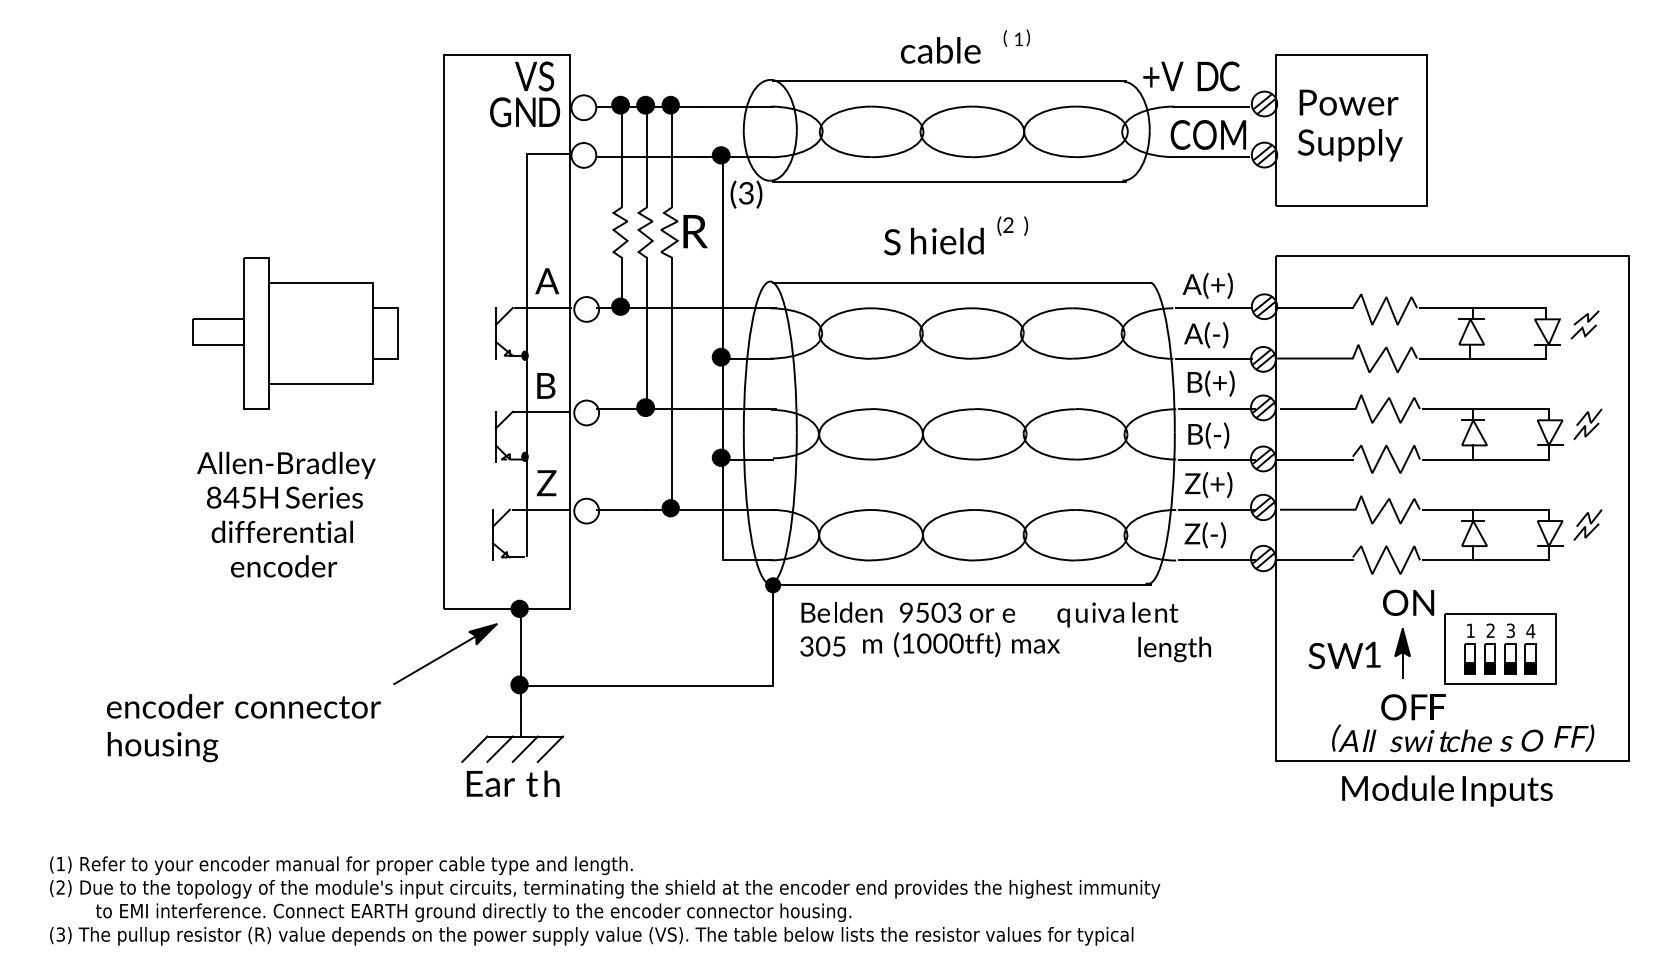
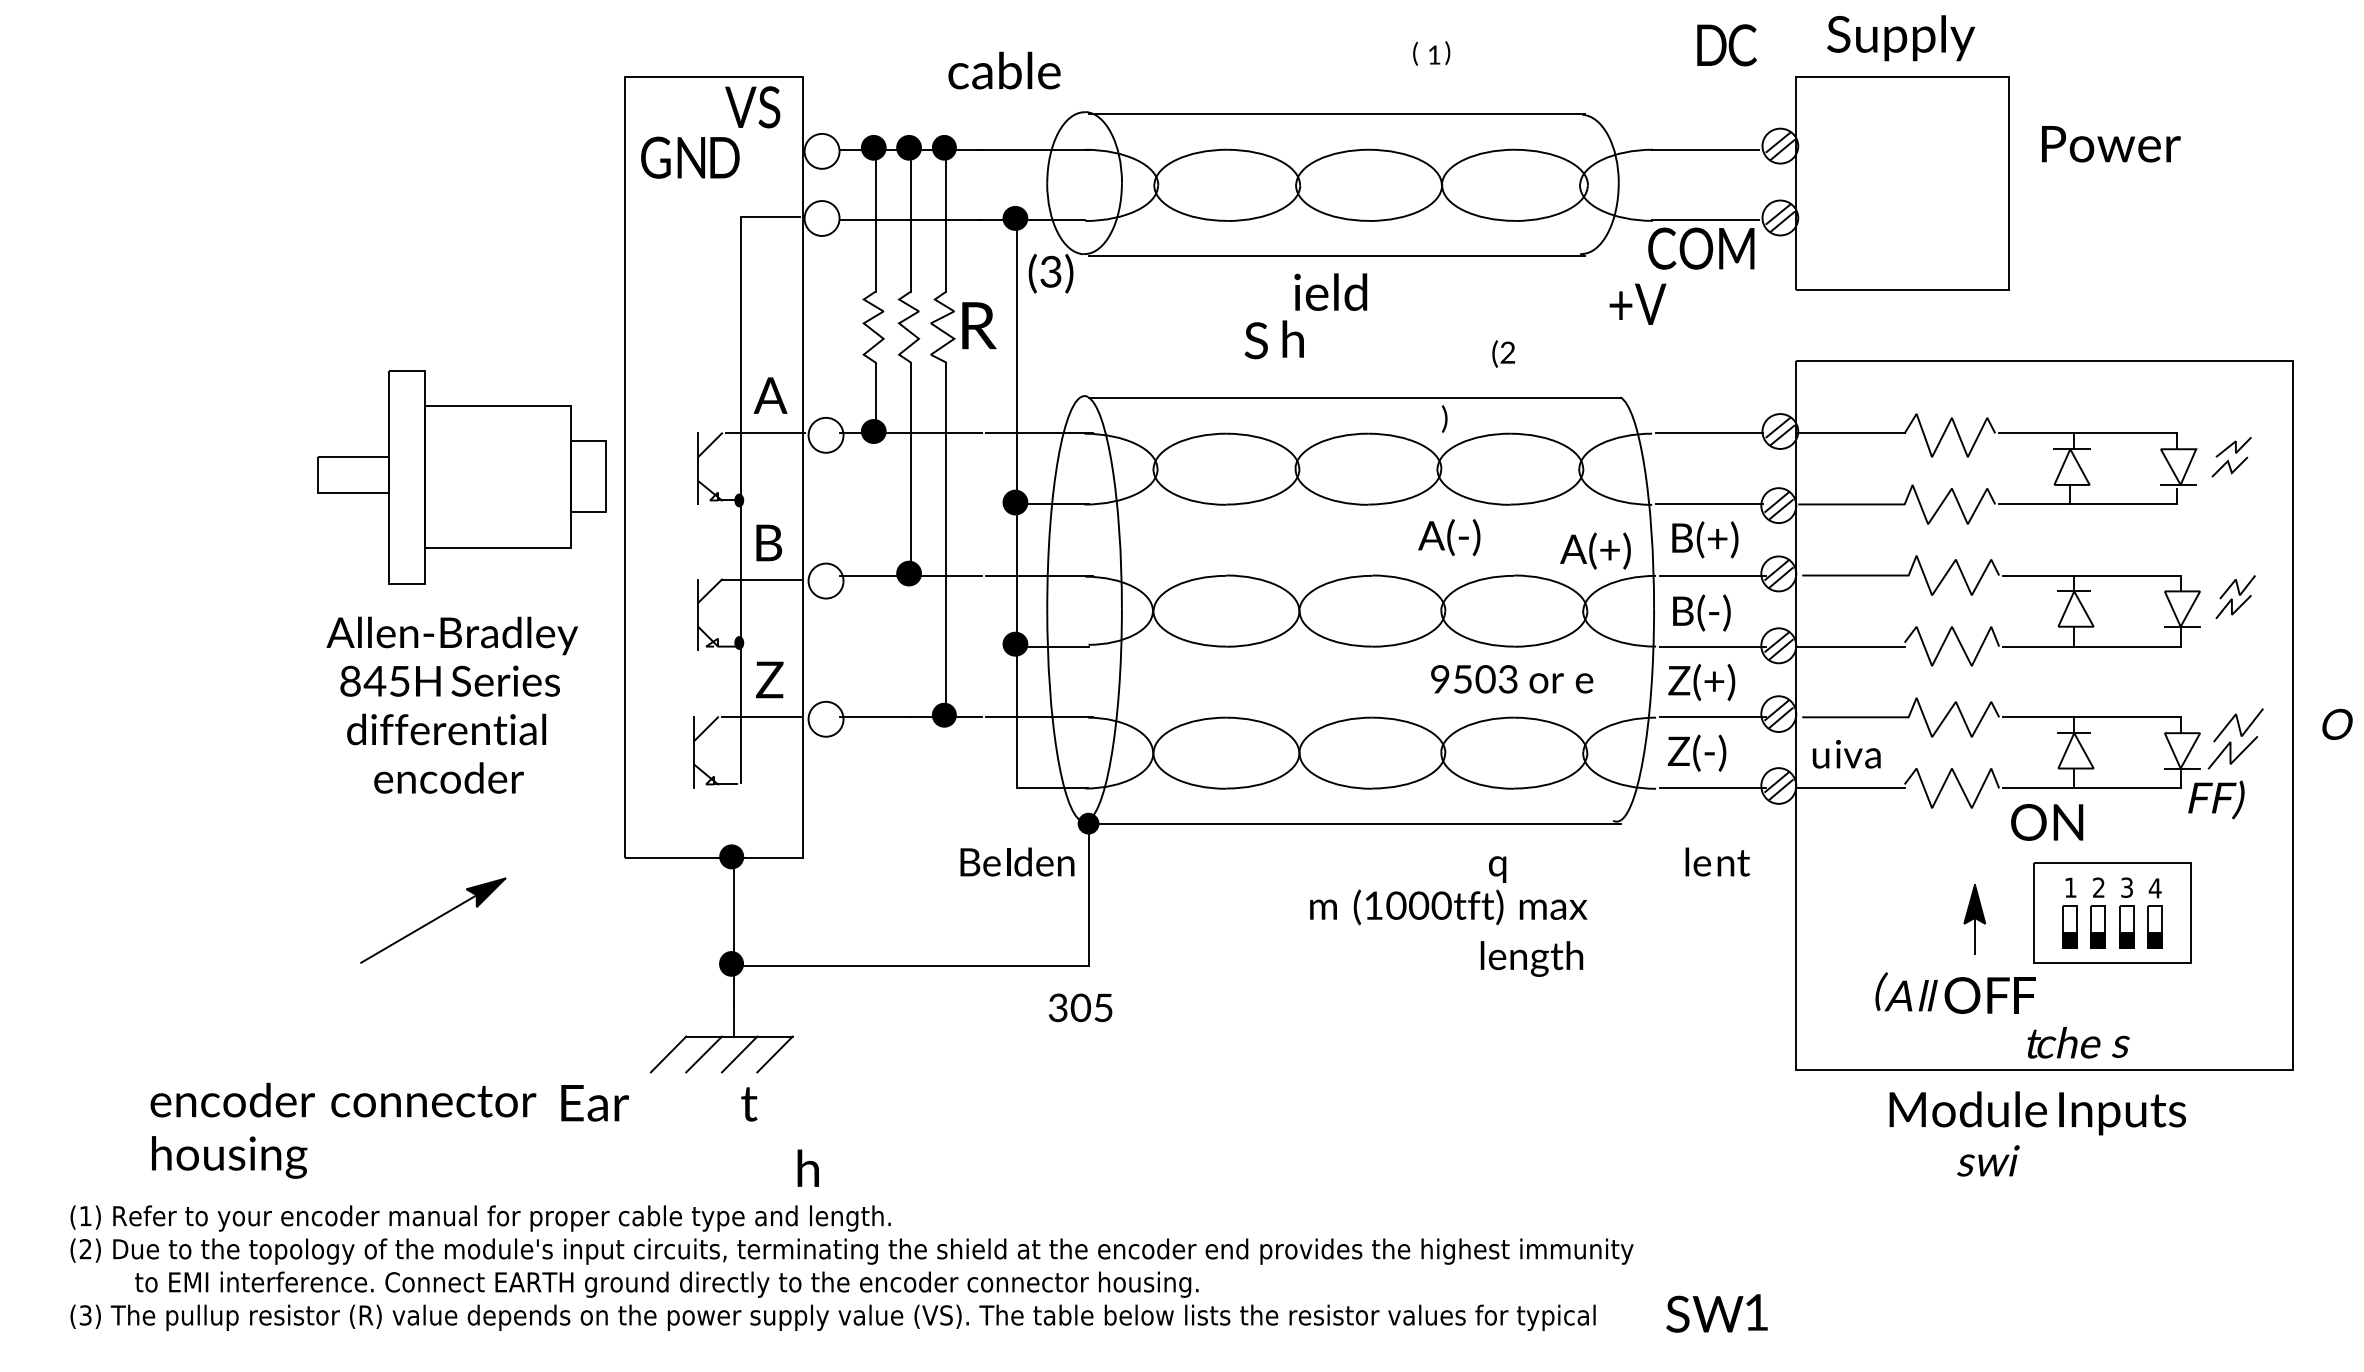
text: (940, 50) -> (1004, 70), moved
text: (1163, 75) -> (1637, 303), moved
text: (1218, 76) -> (1726, 45), moved
text: (1349, 102) -> (2111, 144), moved
text: (525, 112) -> (690, 157), moved
text: (1208, 134) -> (1701, 248), moved
text: (1350, 145) -> (1901, 38), moved
text: (1005, 225) -> (1503, 353), moved
text: (1025, 225) -> (1444, 418), moved
text: (957, 240) -> (1330, 291), moved
text: (1207, 285) -> (1595, 550), moved
part: (295, 333) -> (461, 477), moved
text: (1206, 335) -> (1449, 537), moved
text: (285, 514) -> (451, 704), moved
part: (1587, 524) -> (2235, 738), size x1.4
text: (1408, 602) -> (2047, 822), moved
text: (841, 612) -> (1017, 861), moved
text: (957, 612) -> (1512, 679), moved
text: (1099, 612) -> (1846, 753), moved
text: (1155, 612) -> (1717, 861), moved
text: (961, 644) -> (1448, 907), moved
text: (822, 646) -> (1080, 1007), moved
text: (1174, 649) -> (1531, 958), moved
part: (445, 654) -> (433, 920), moved
text: (1344, 655) -> (1716, 1313), moved
text: (243, 727) -> (343, 1130), moved
text: (1354, 737) -> (1906, 991), moved
text: (1574, 737) -> (2216, 799), moved
text: (1412, 740) -> (1988, 1160), moved
text: (1532, 740) -> (2337, 723), moved
text: (551, 783) -> (807, 1167), moved
text: (491, 784) -> (595, 1103), moved

